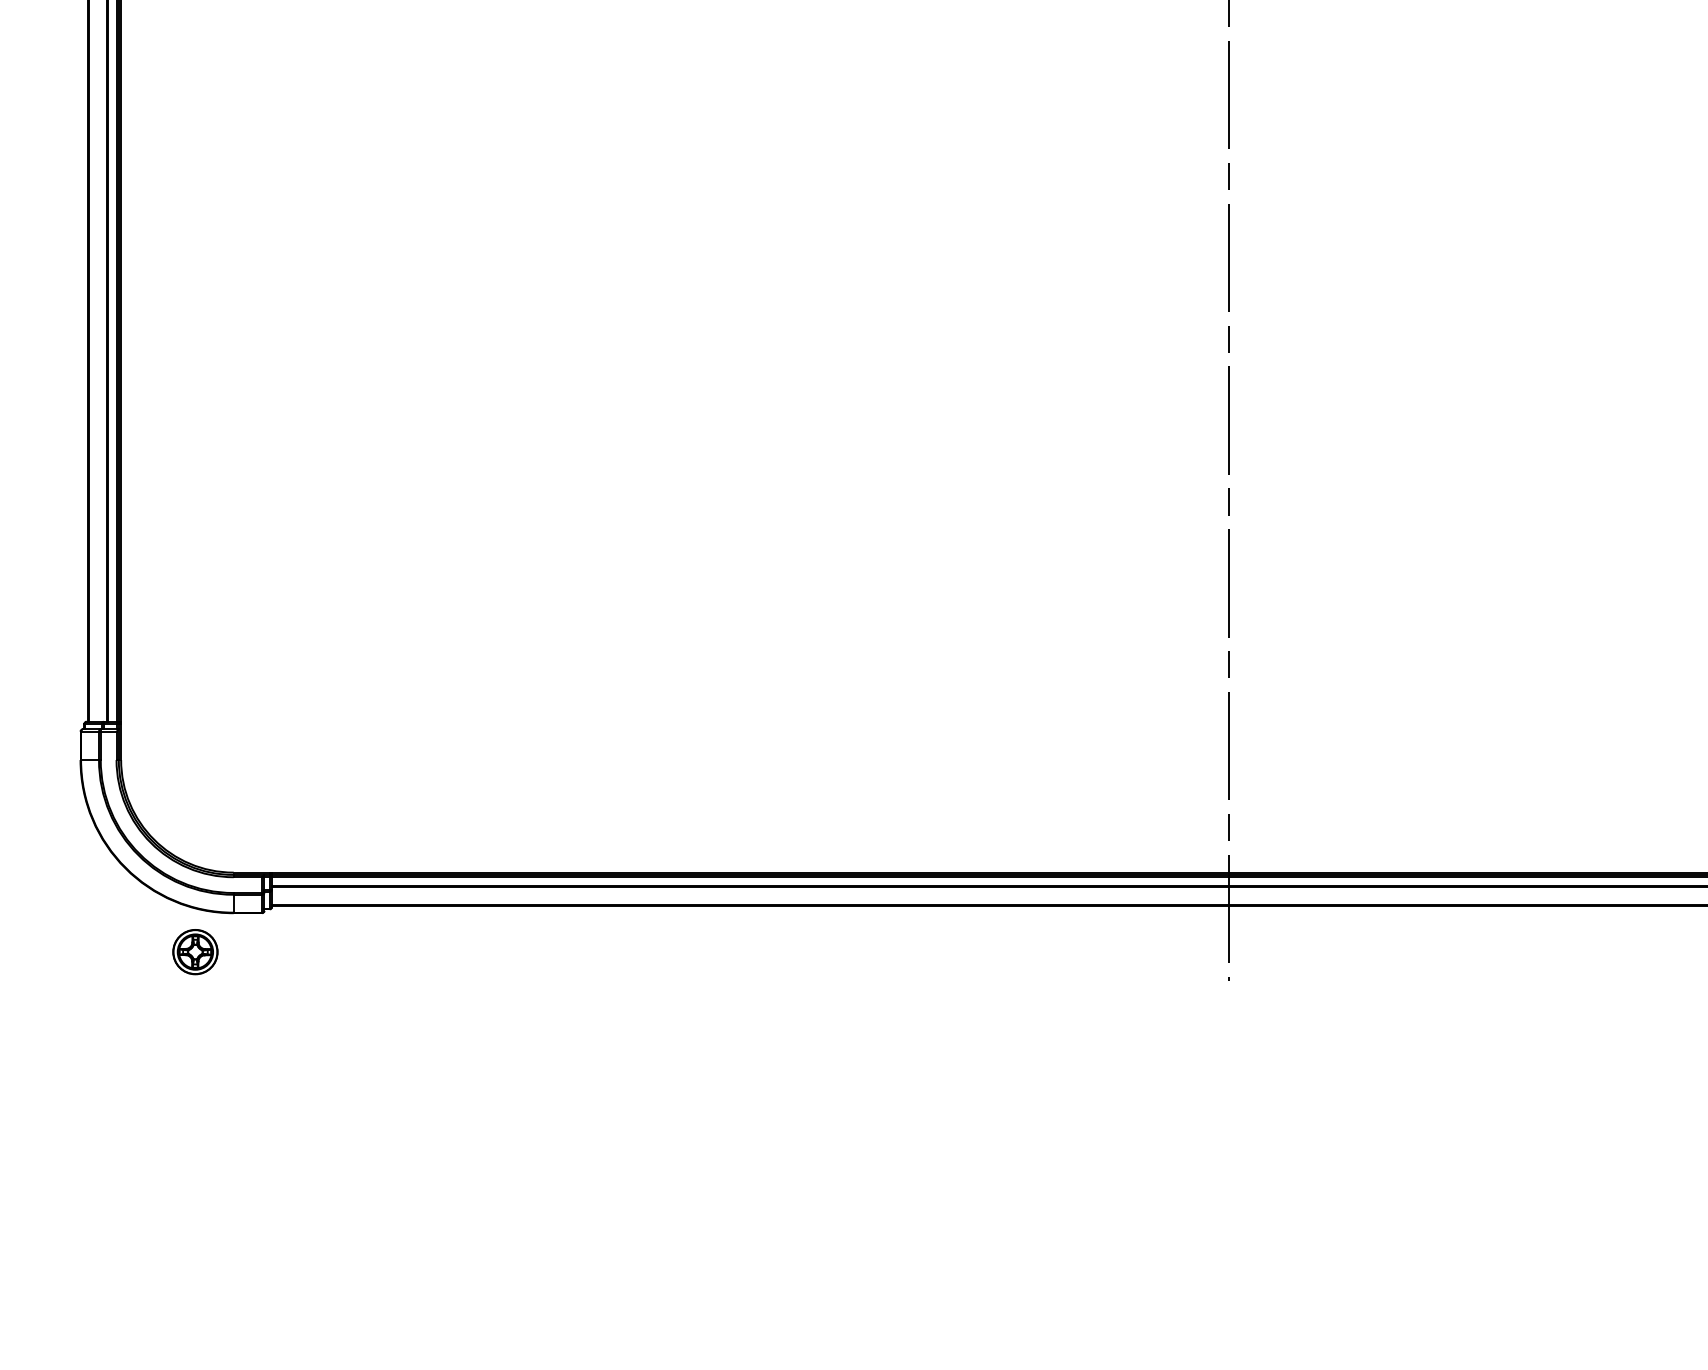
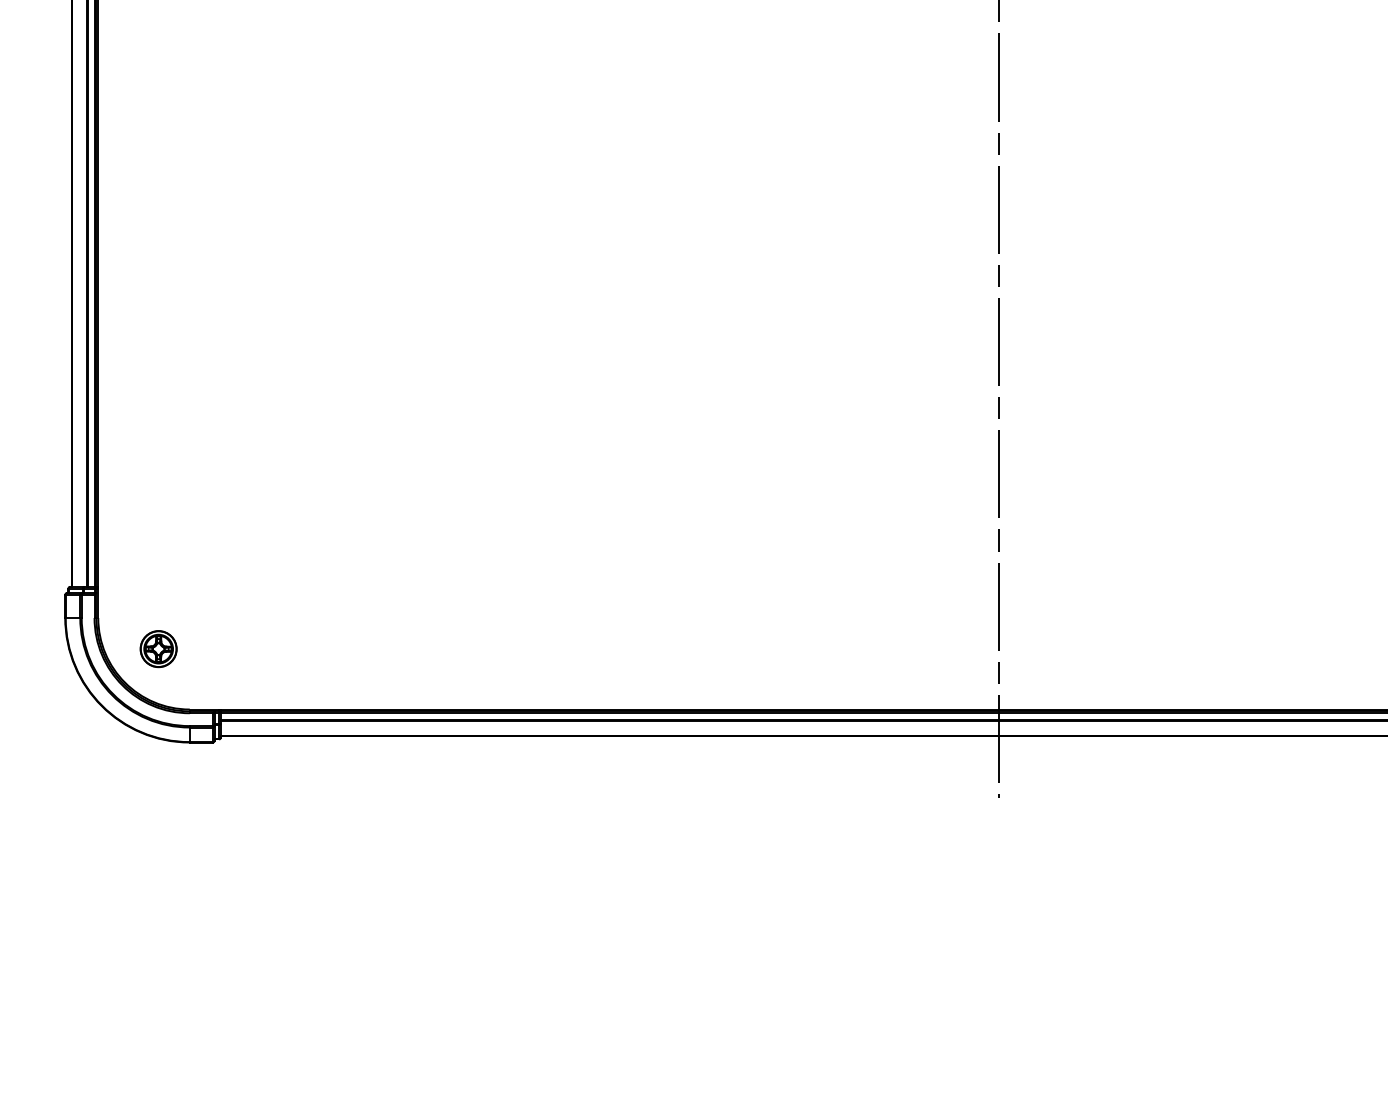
part: (195, 952) -> (158, 649), moved

